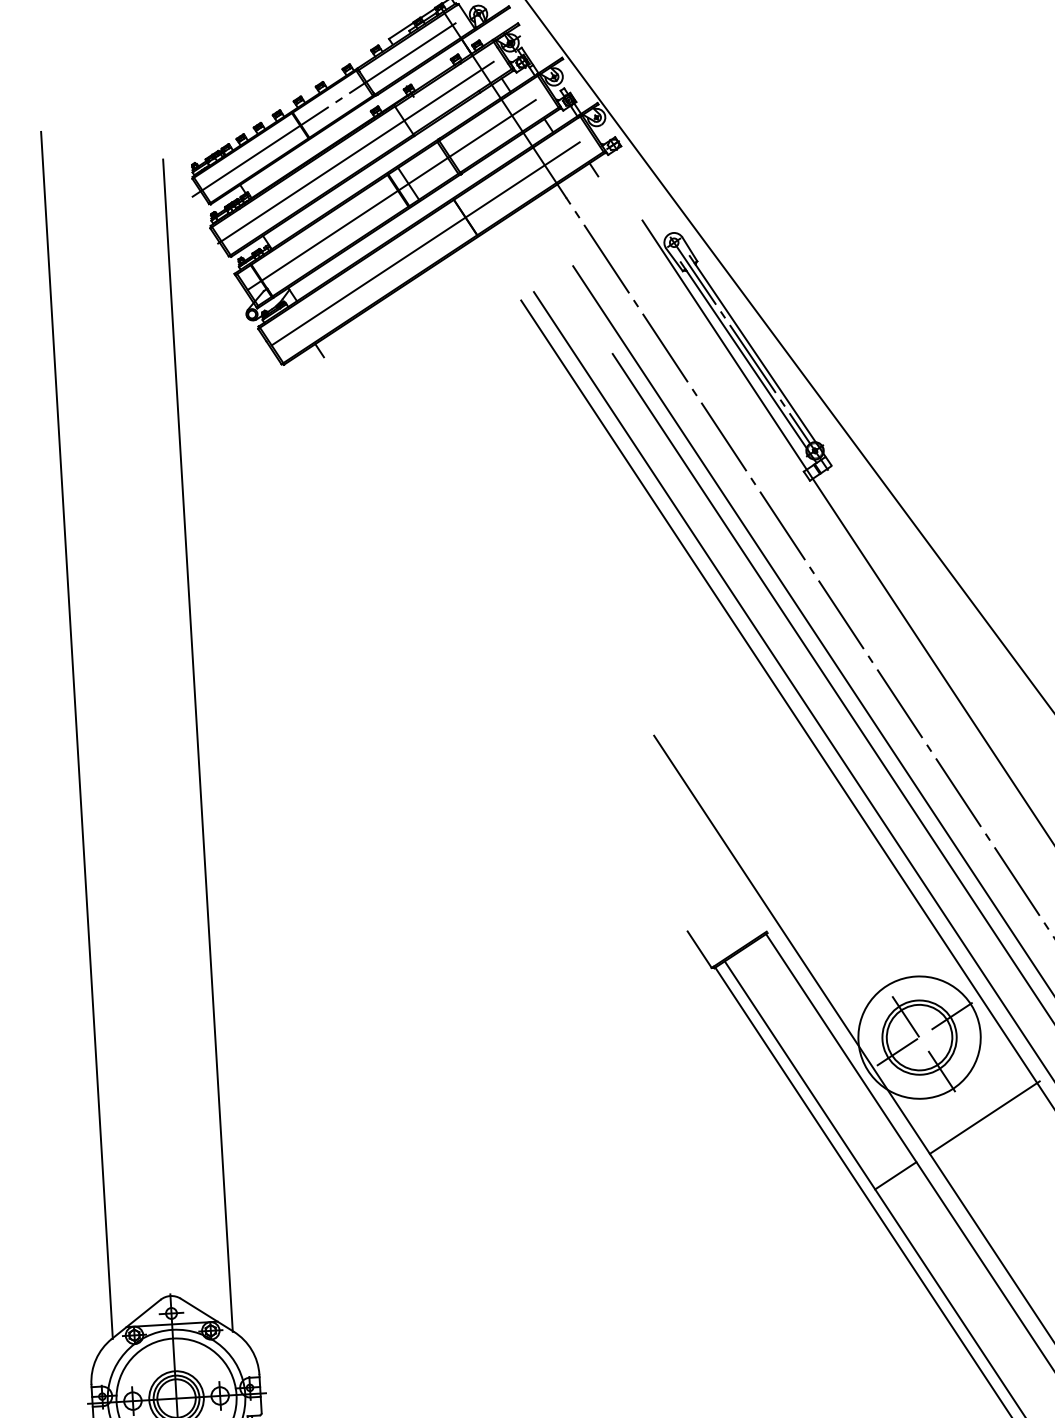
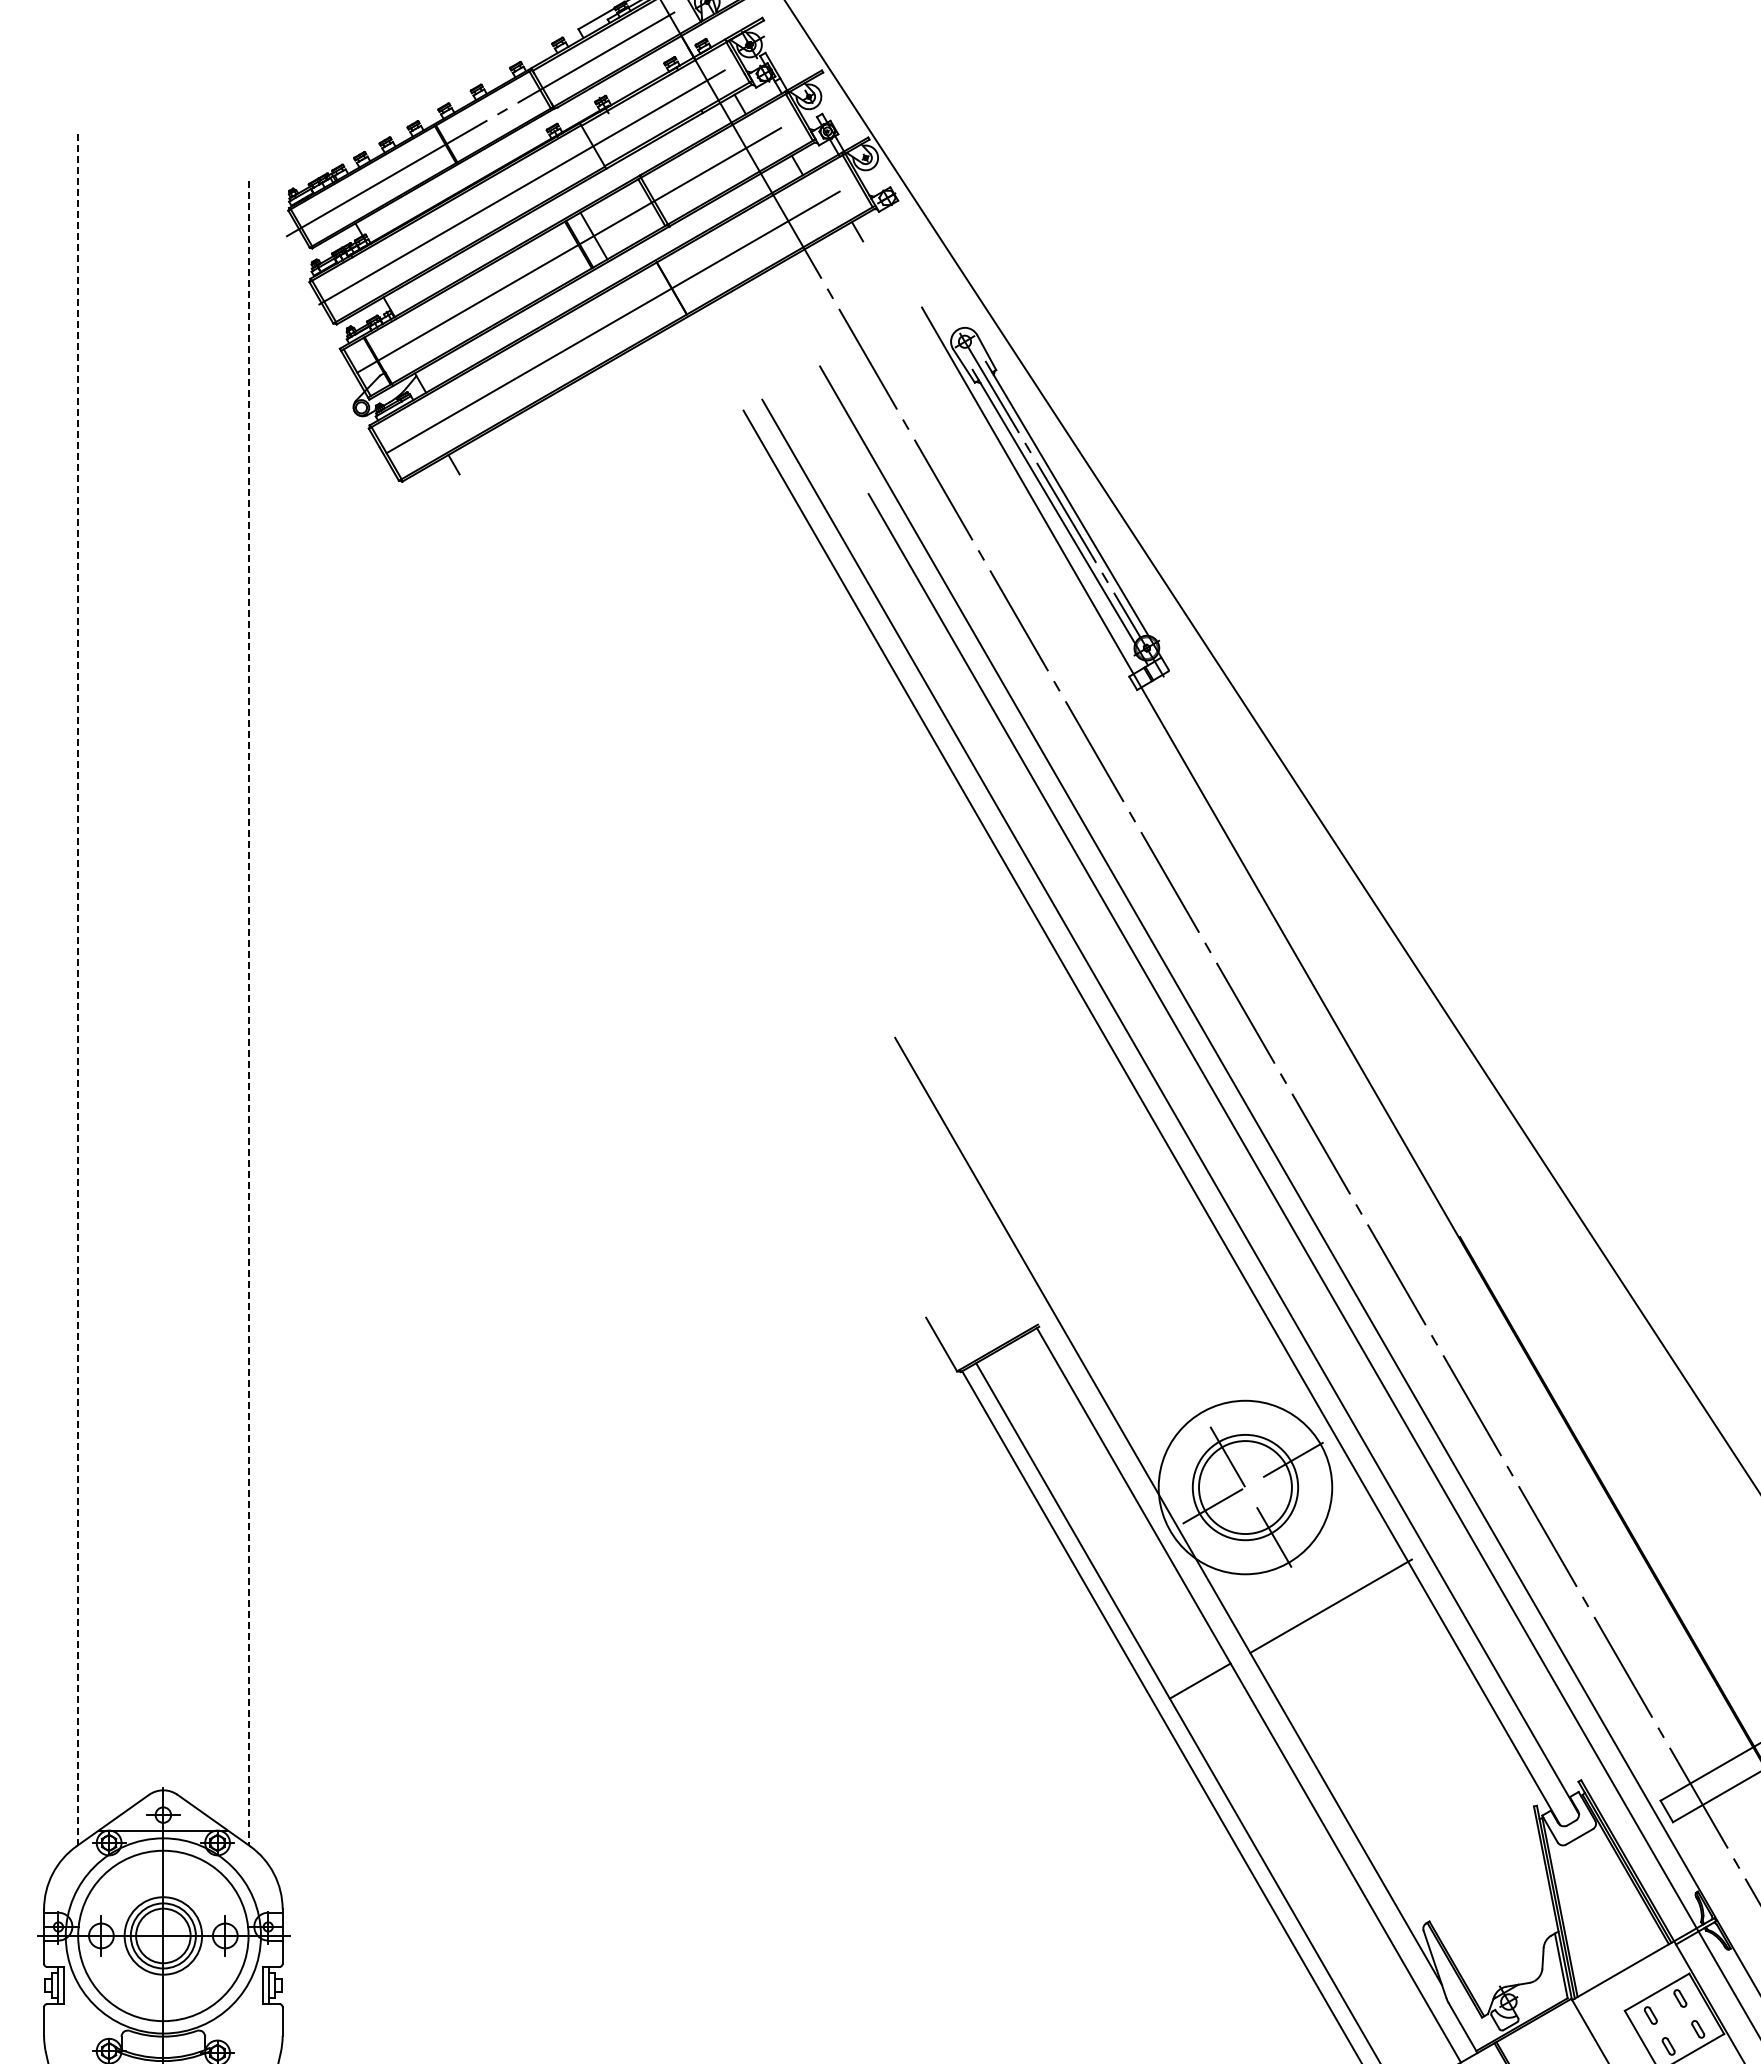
line: (77, 735) -> (78, 988), solid -> dashed
line: (197, 745) -> (248, 1013), solid -> dashed

